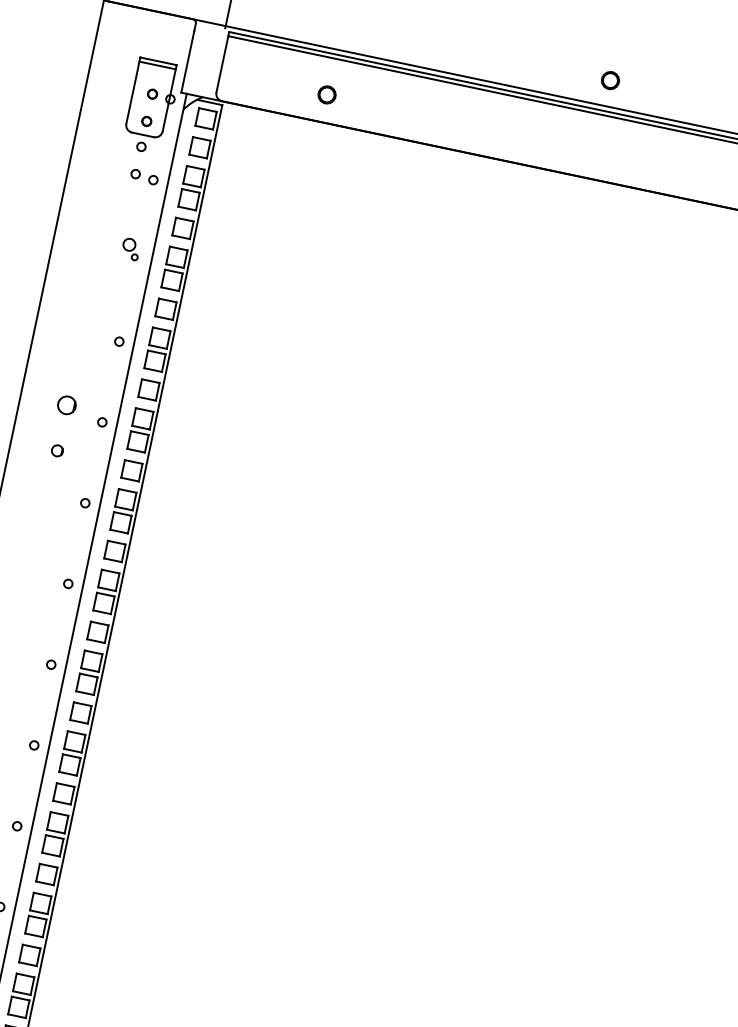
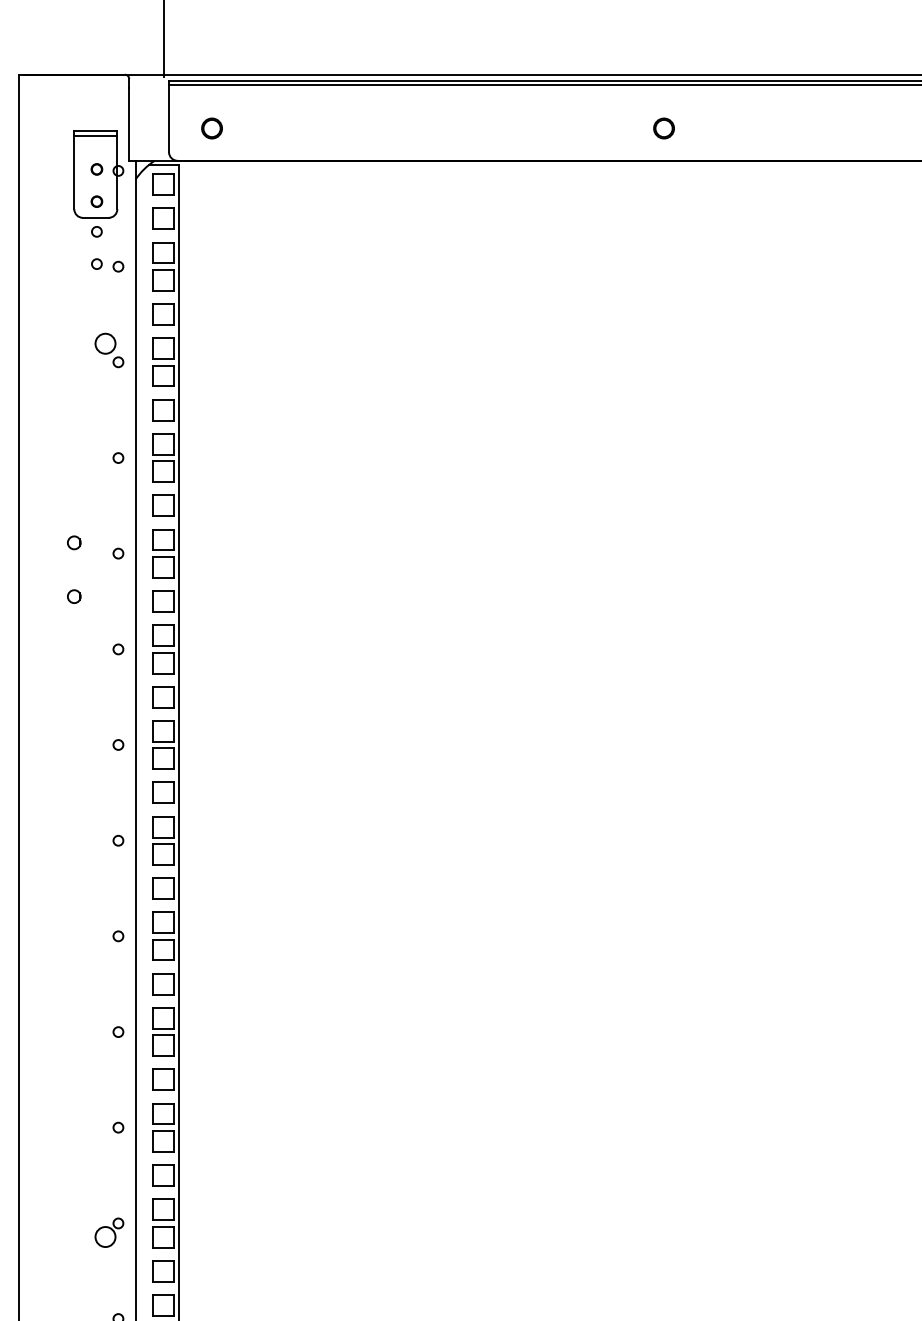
circle: (609, 80) -> (663, 128), moved
circle: (326, 94) -> (211, 128), moved
part: (130, 249) -> (109, 350), size x1.43
part: (67, 405) -> (74, 542), size x0.62

